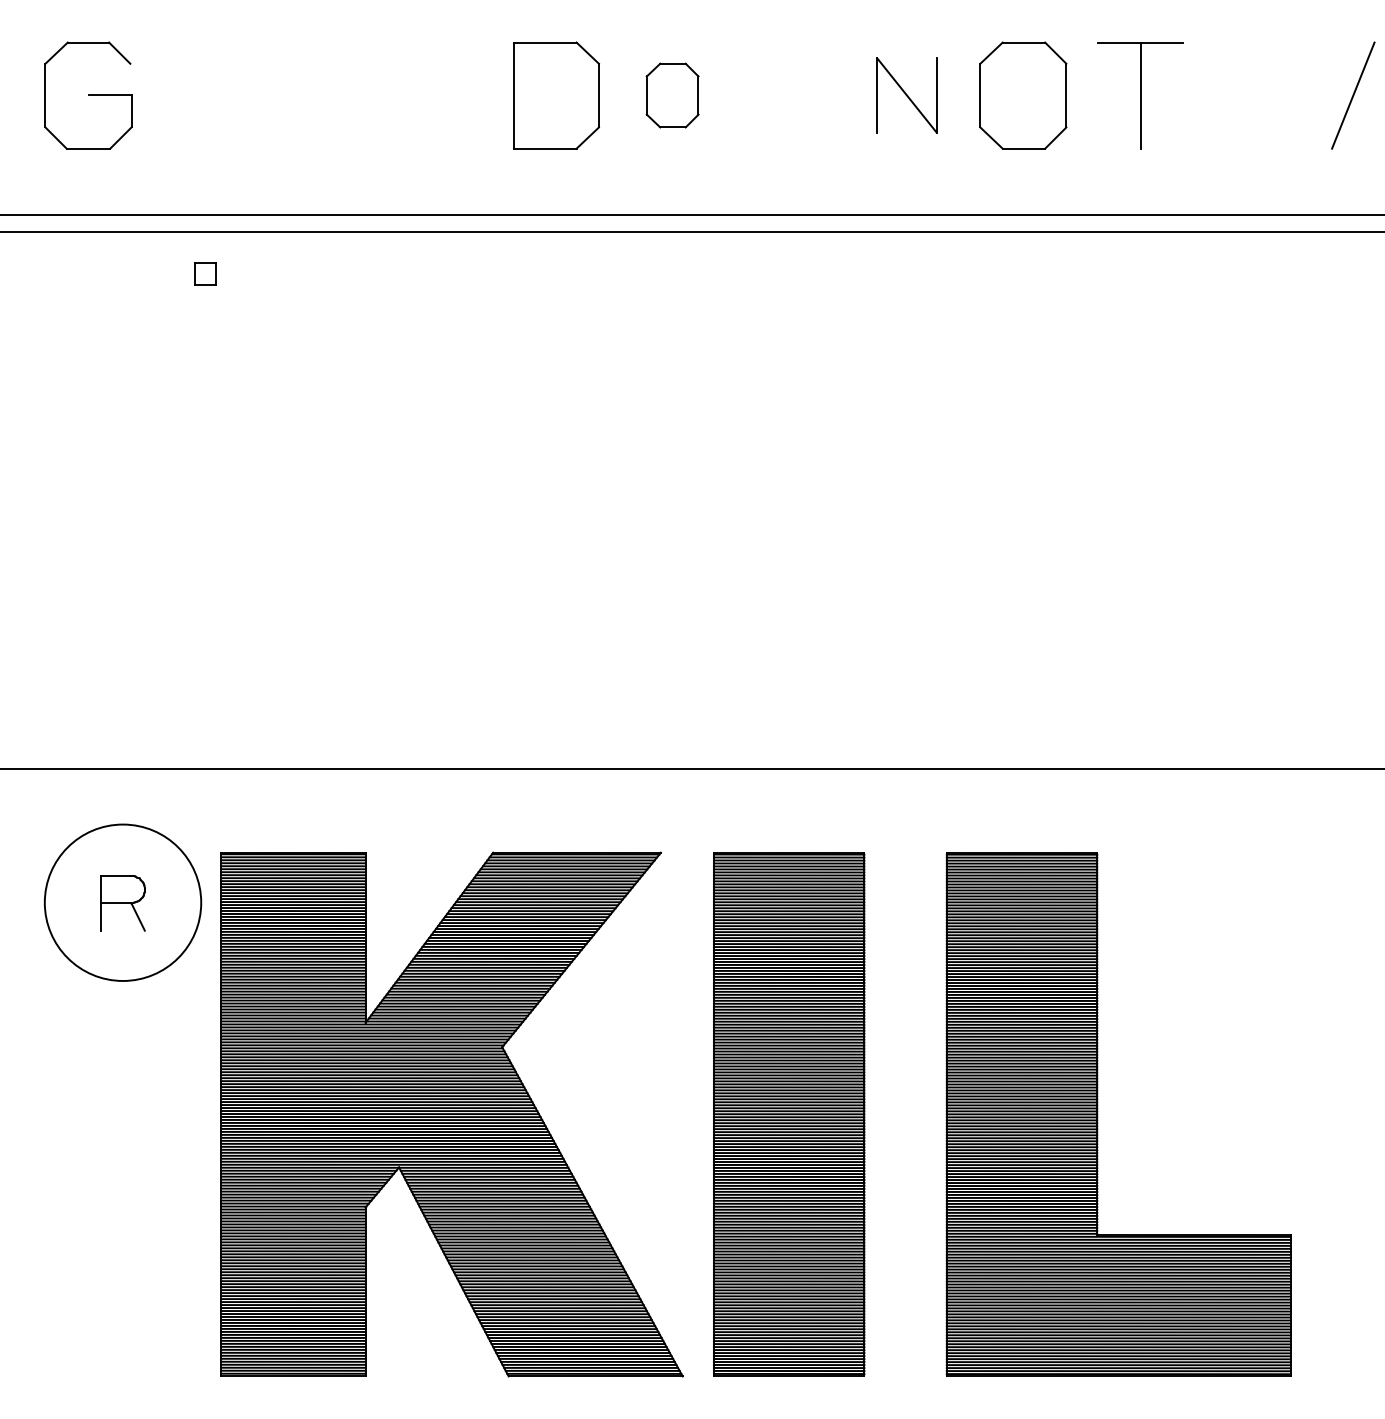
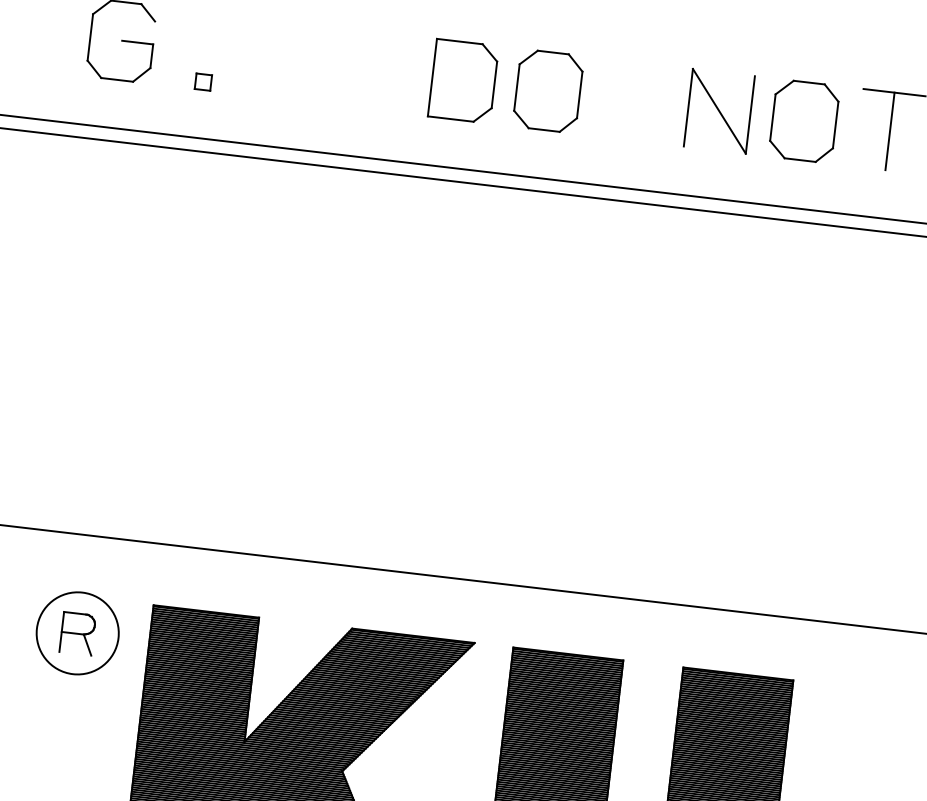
part: (672, 95) -> (548, 91), size x1.67
part: (906, 95) -> (718, 111), size x1.43
part: (205, 273) -> (203, 81), moved
circle: (122, 902) -> (77, 633), size x0.71

